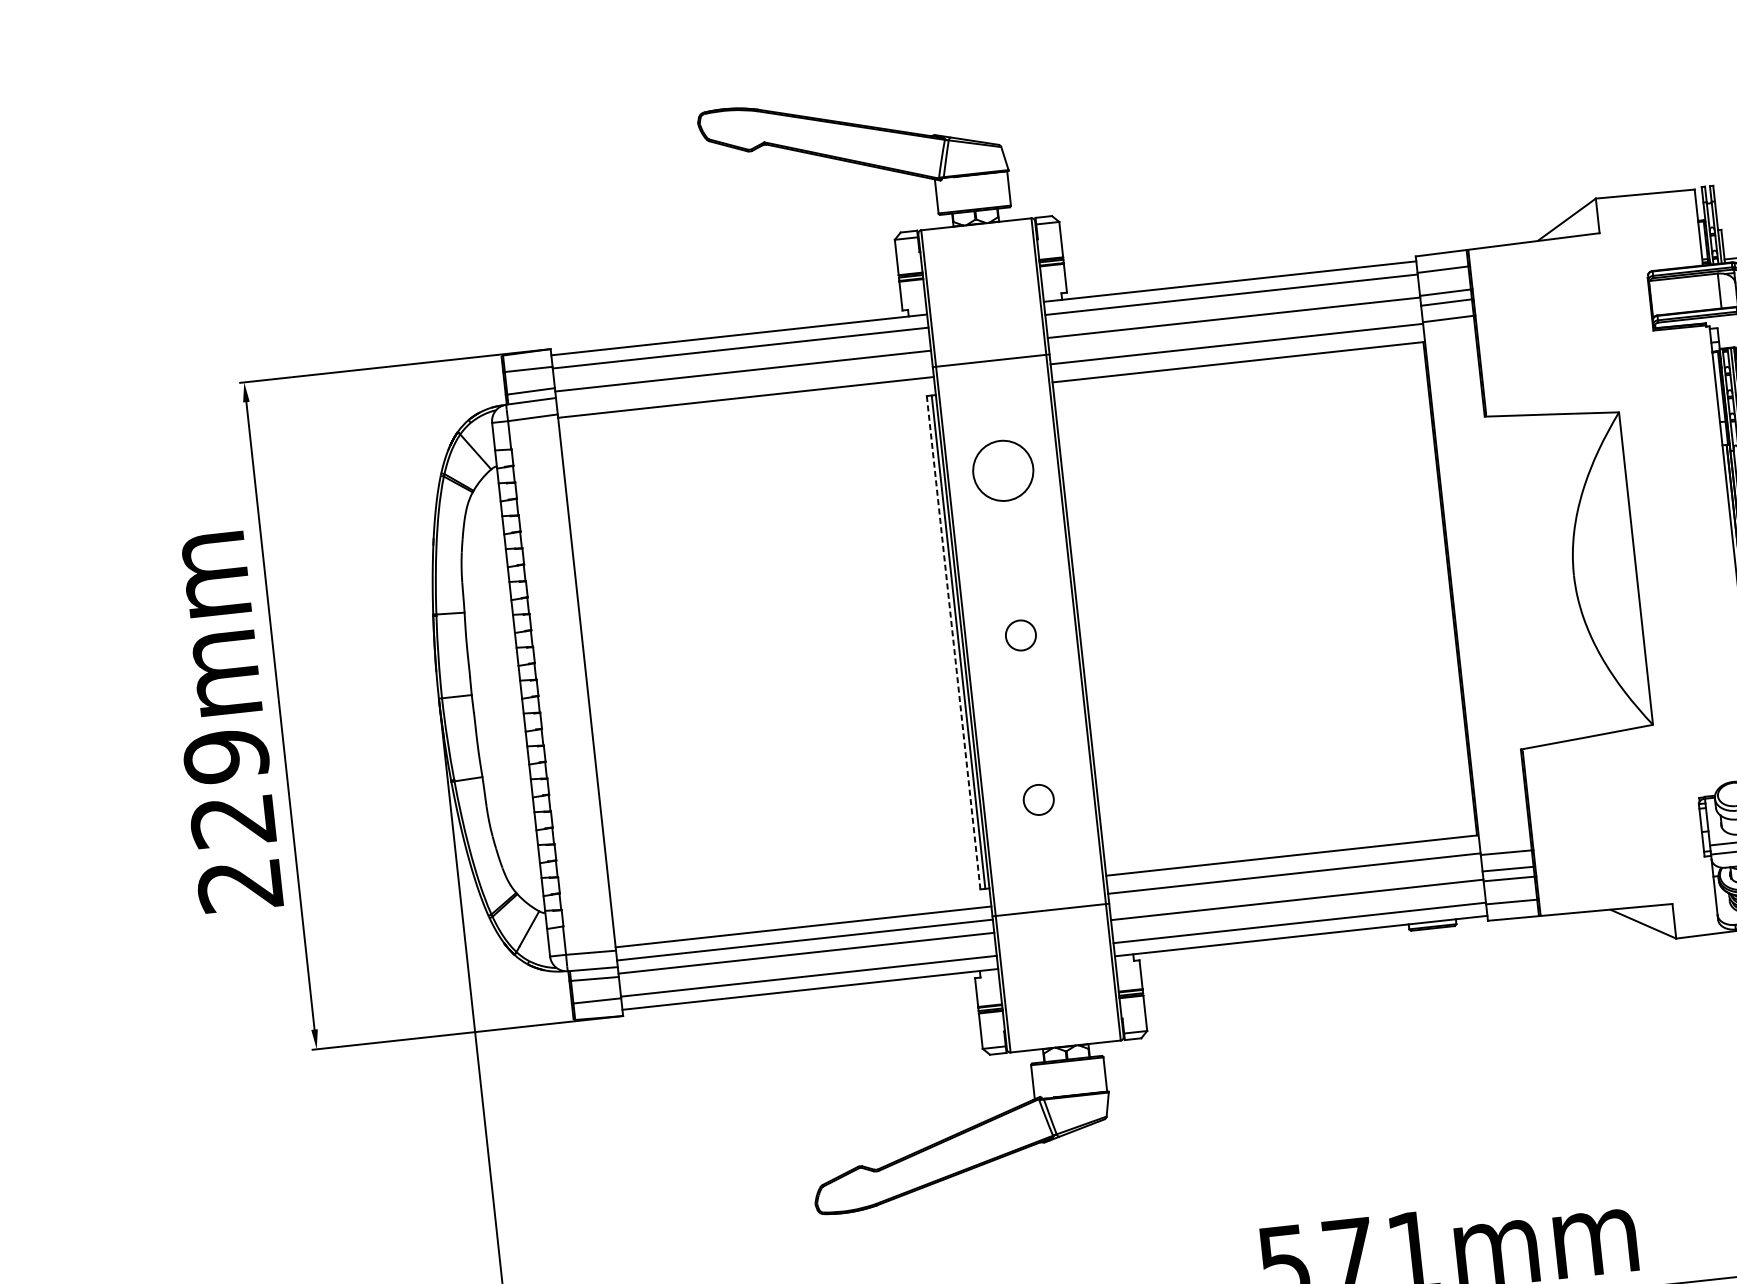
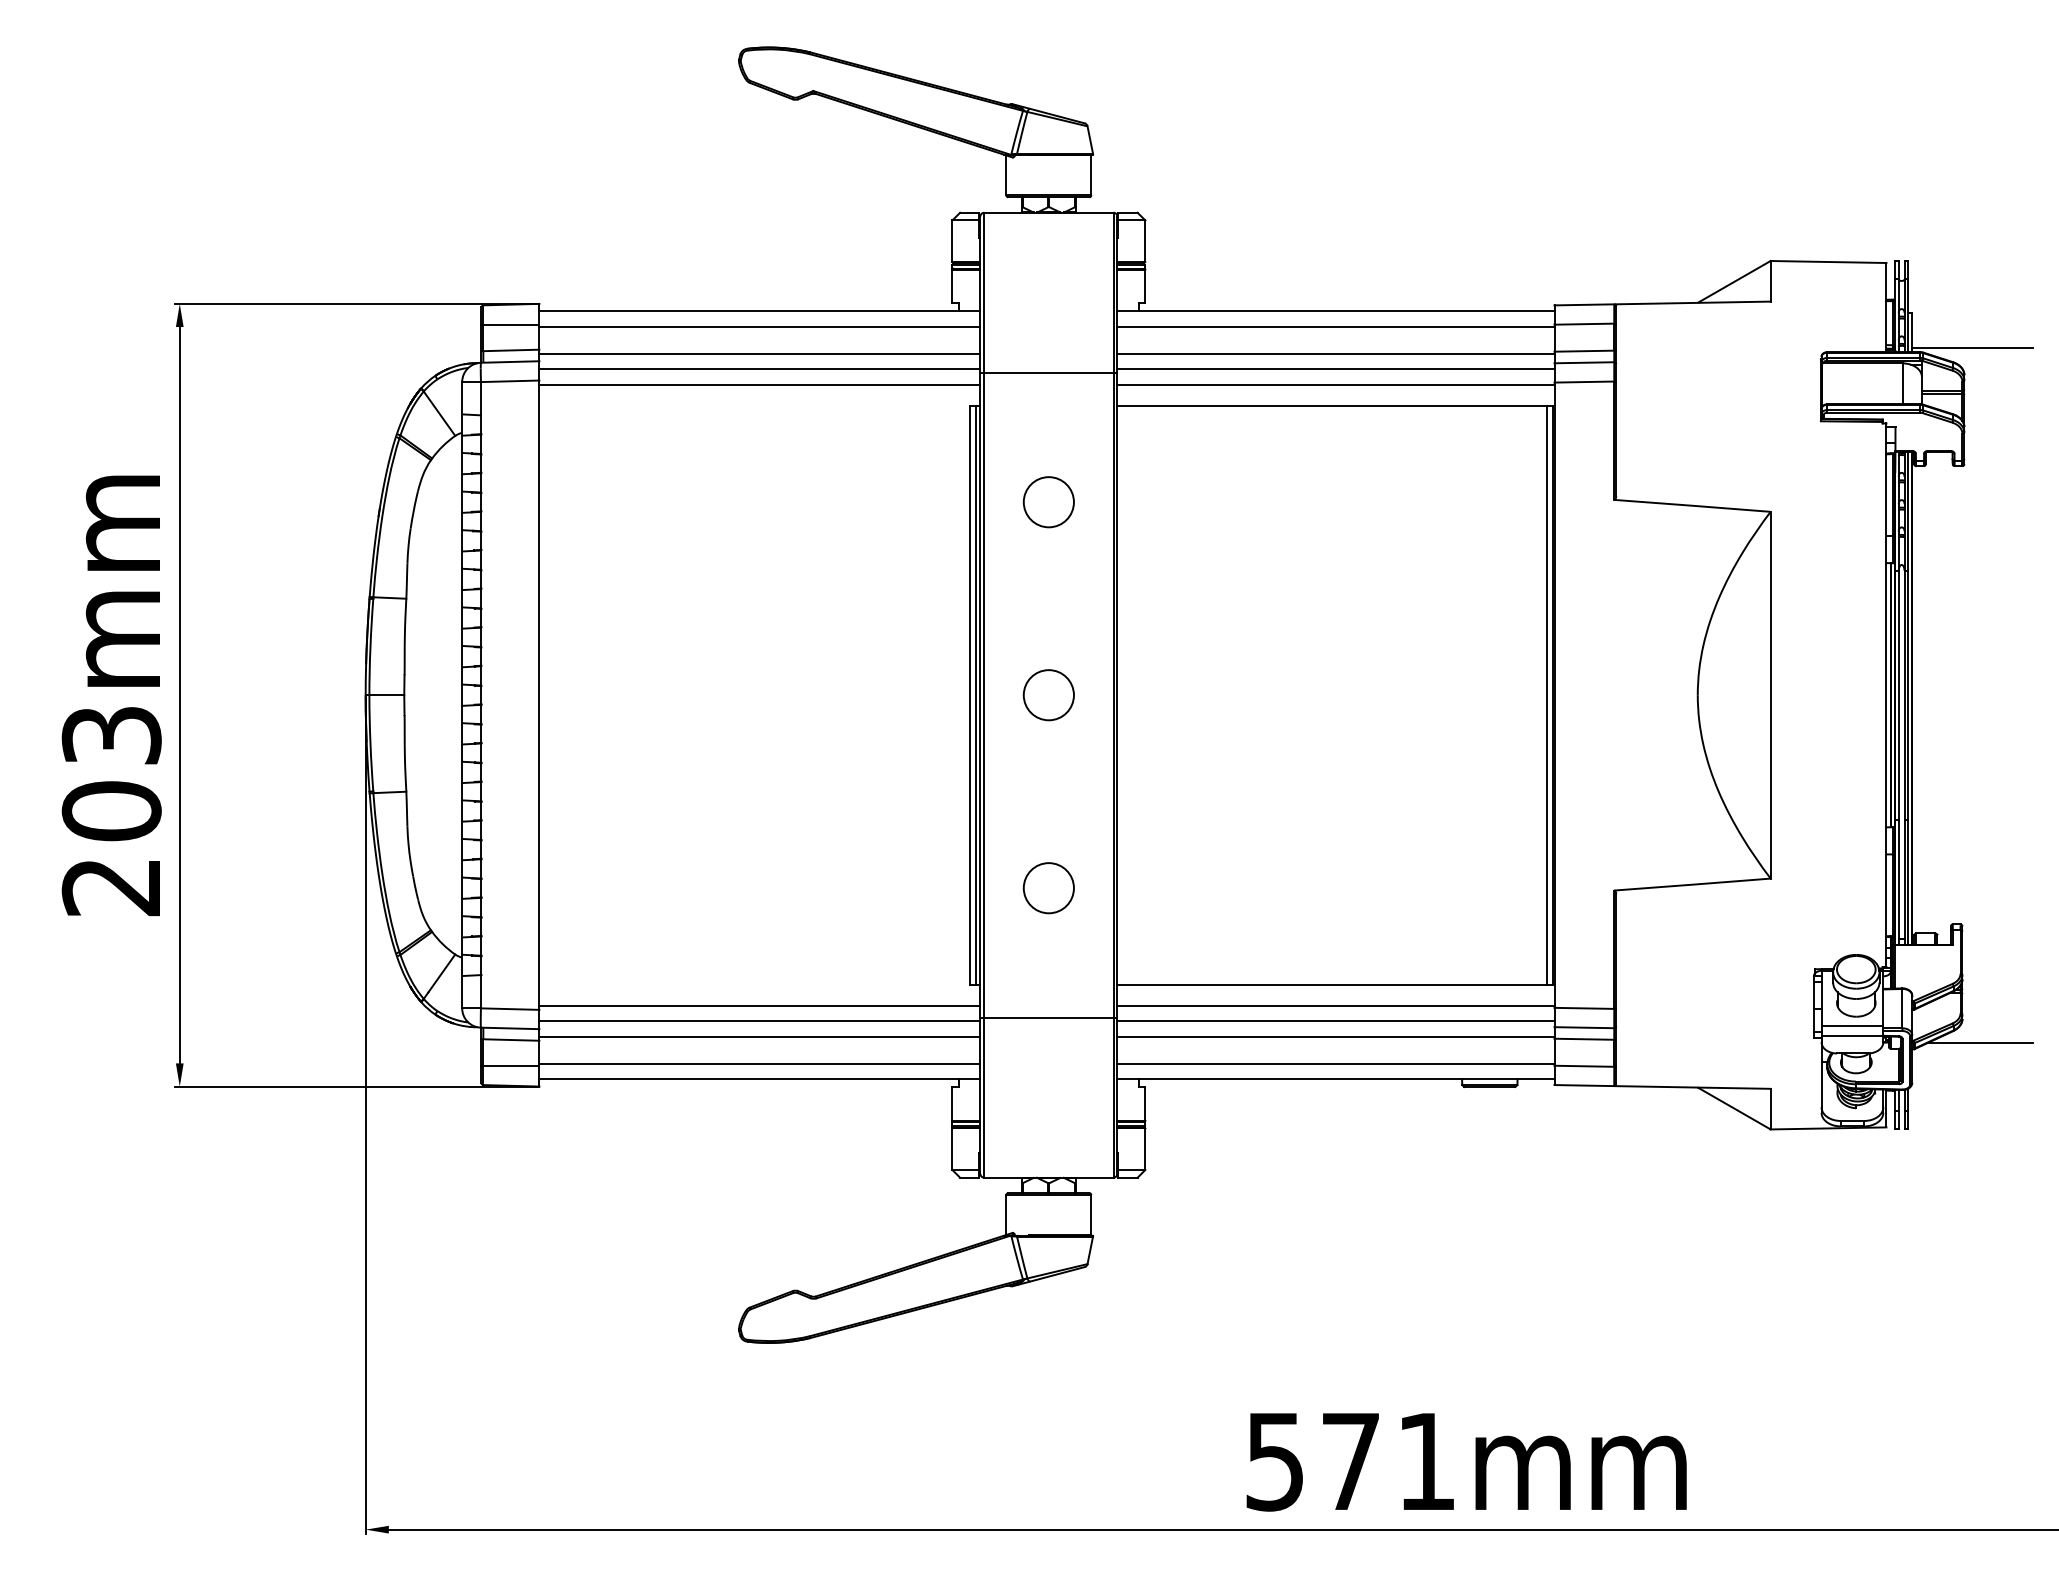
line: (1235, 331) -> (1335, 369), added
line: (744, 384) -> (759, 369), added
circle: (1002, 471) -> (1048, 502), size x0.71
line: (1444, 588) -> (1546, 694), added
circle: (1020, 635) -> (1048, 695), size x1.43
line: (953, 642) -> (969, 694), dashed -> solid
text: (229, 788) -> (111, 773), 229mm -> 203mm
circle: (1038, 800) -> (1048, 888), size x1.43
line: (1295, 886) -> (1335, 1021), added

